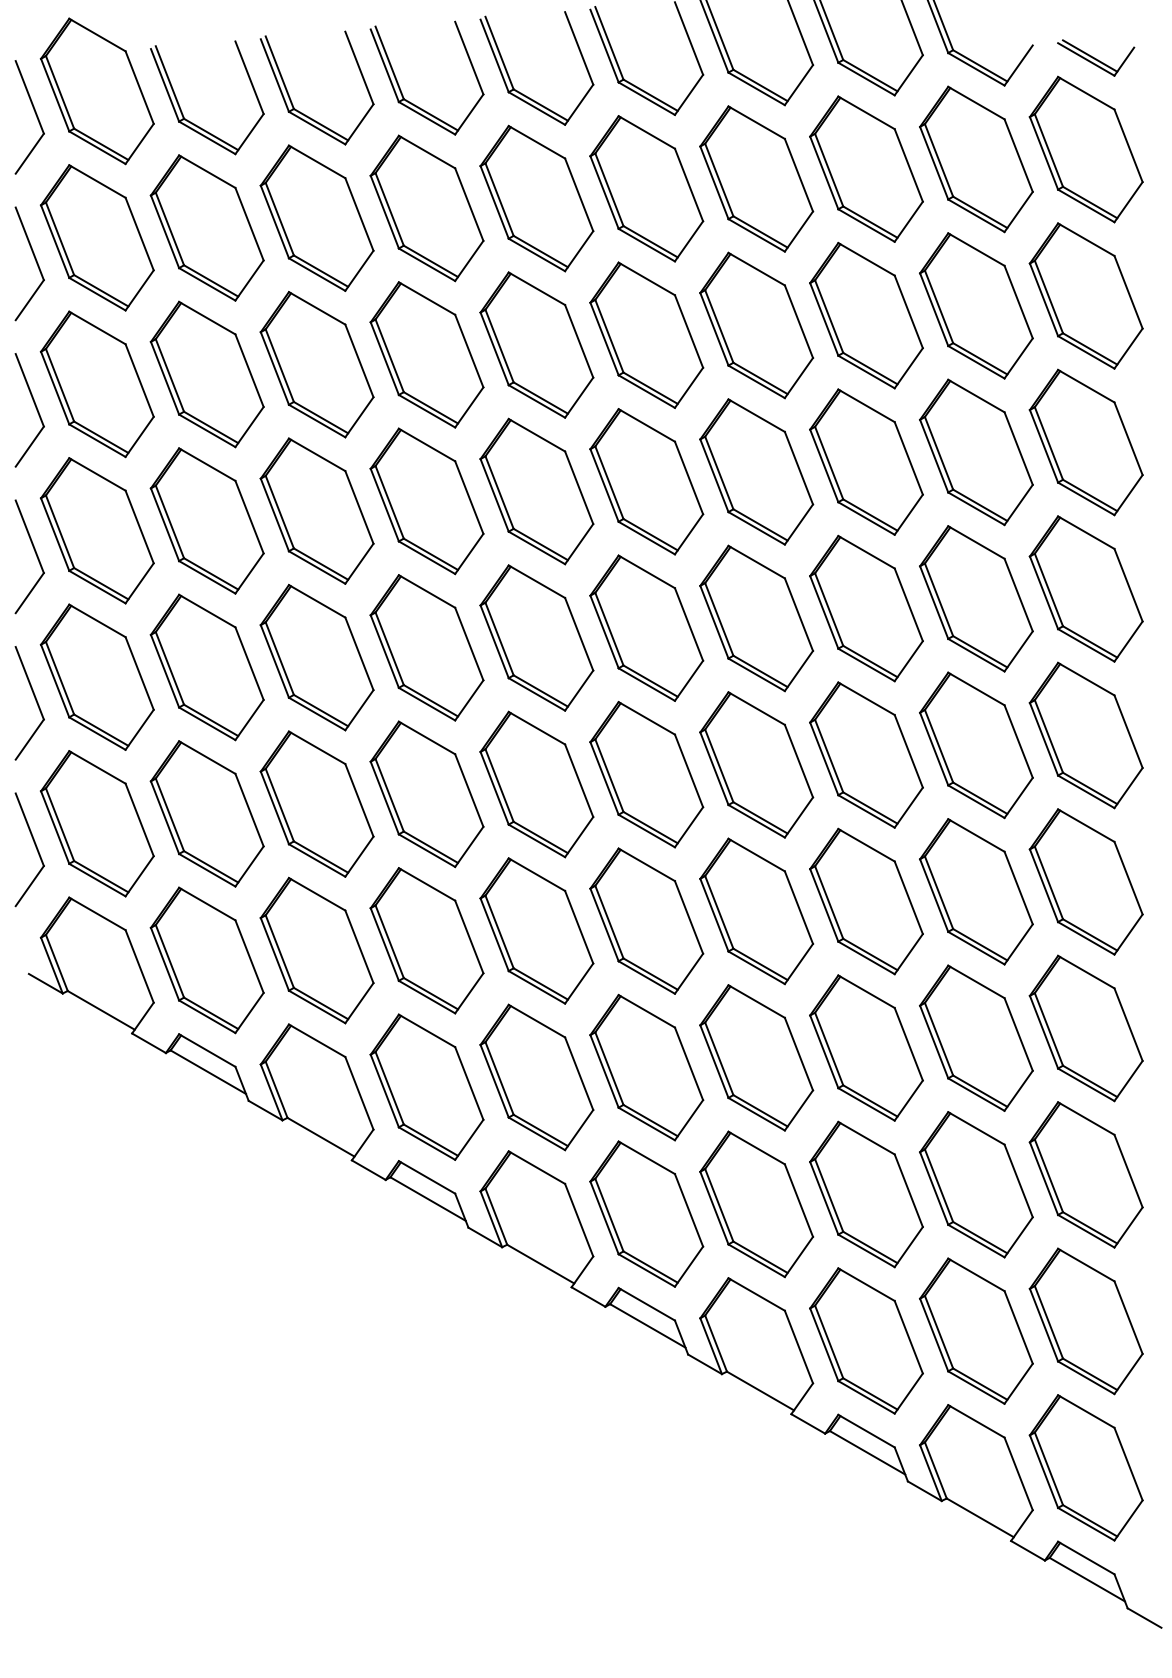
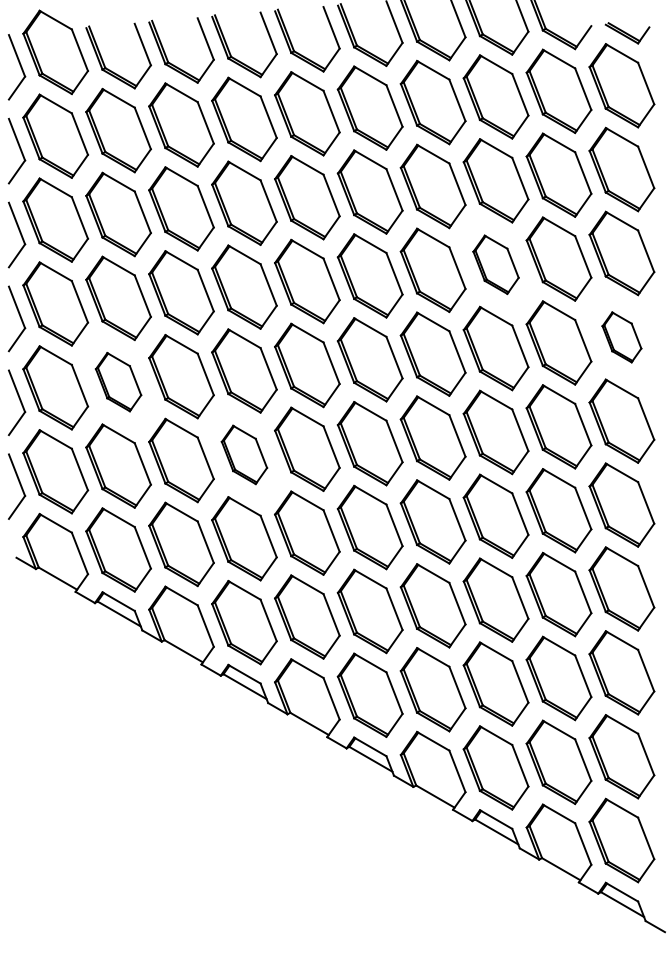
part: (865, 461) -> (495, 264), size x0.7
part: (1085, 589) -> (621, 337), size x0.6
part: (207, 666) -> (118, 381), size x0.7
part: (427, 793) -> (244, 454), size x0.7

